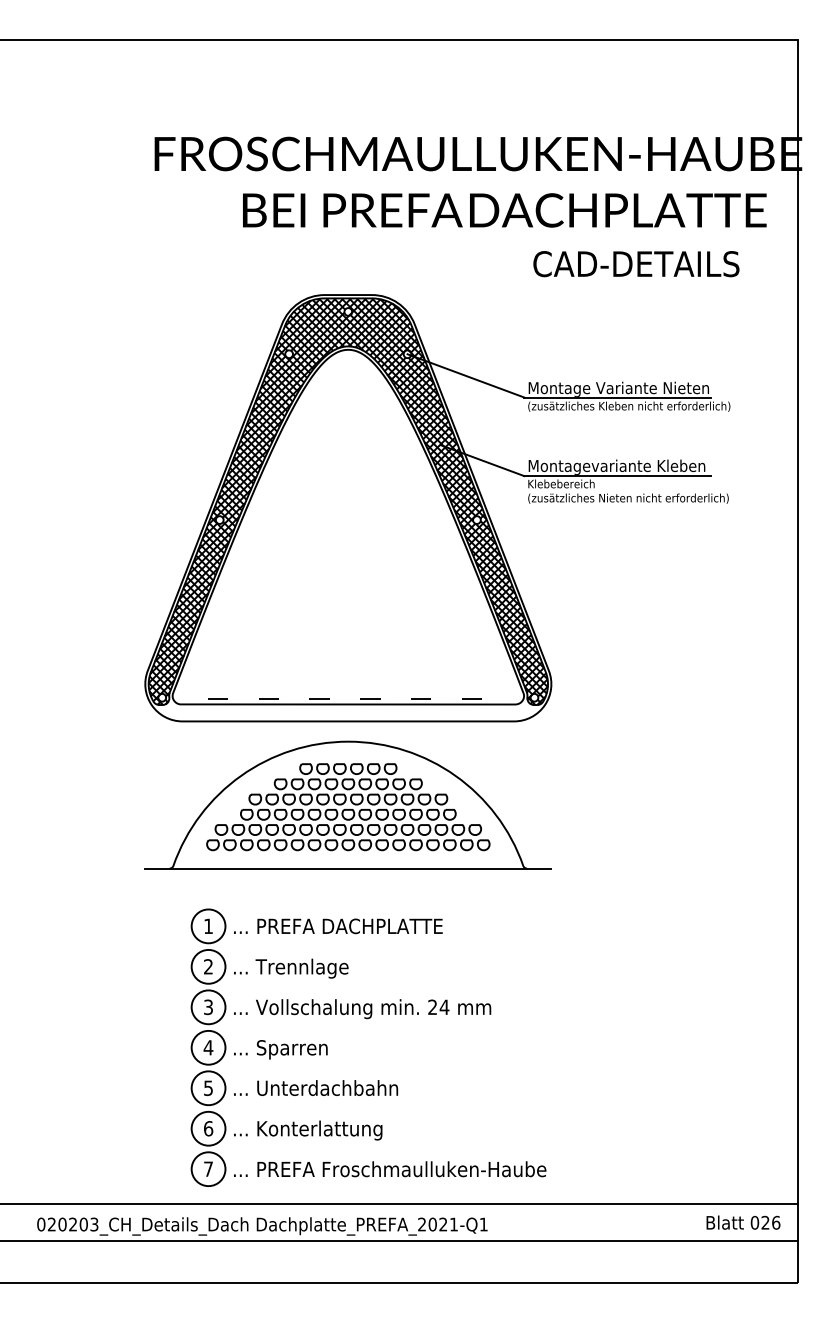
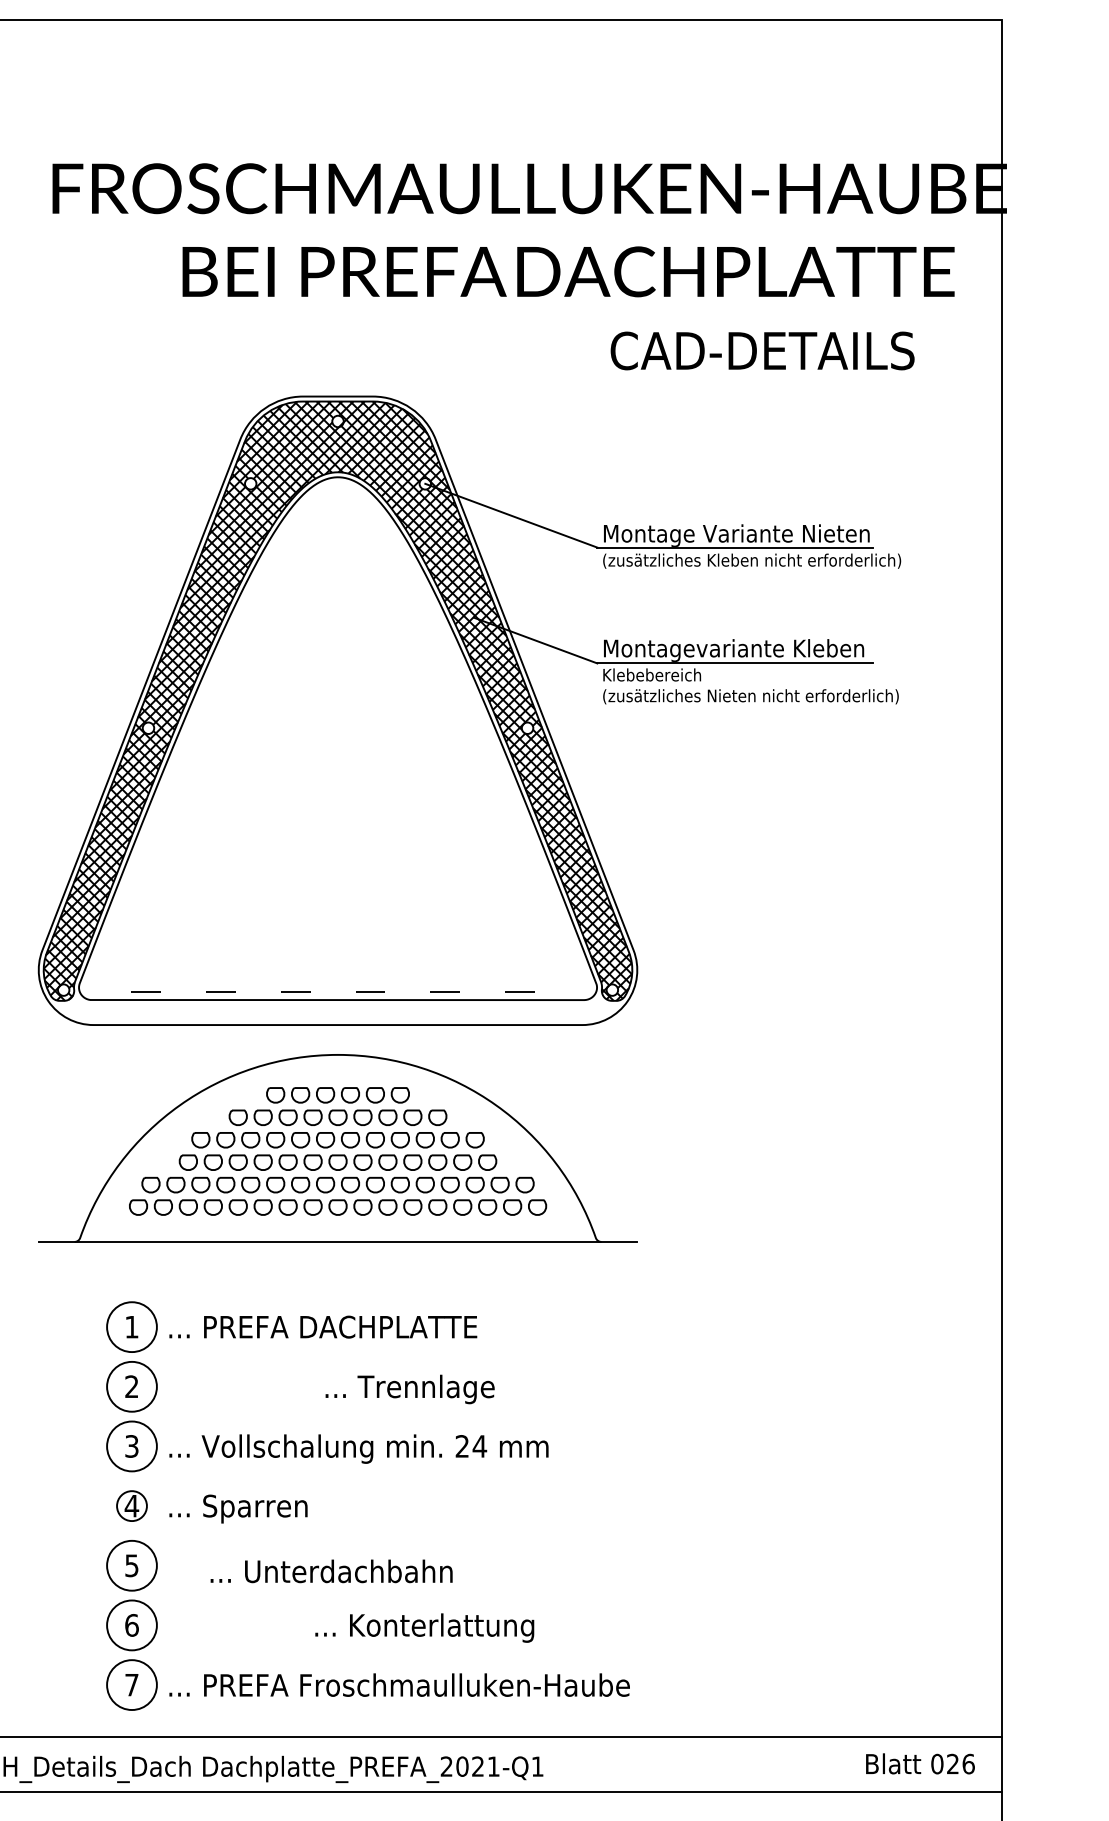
text: (291, 968) -> (410, 1389), moved
circle: (208, 1047) -> (131, 1505), size x0.6
text: (316, 1087) -> (332, 1570), moved
text: (308, 1130) -> (425, 1628), moved

